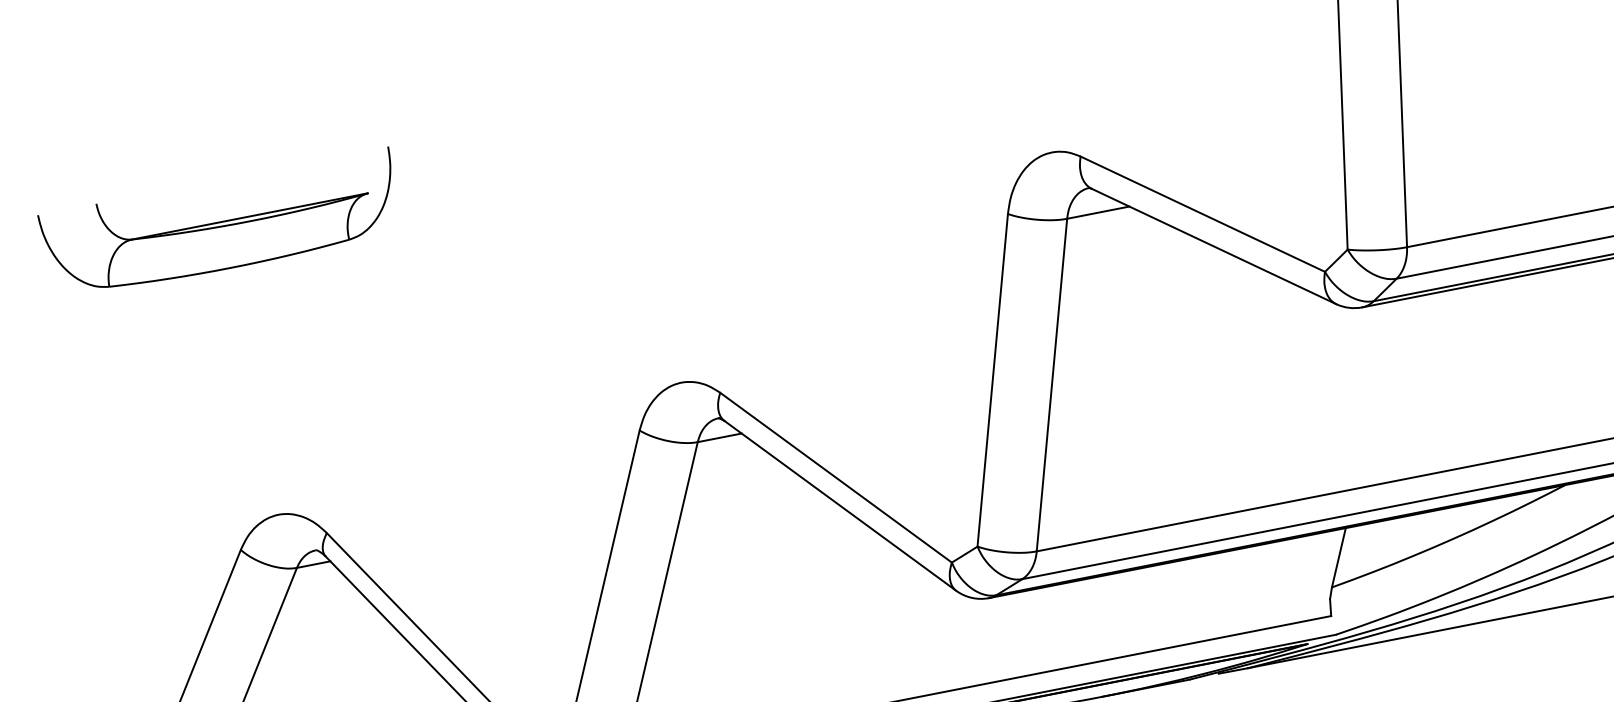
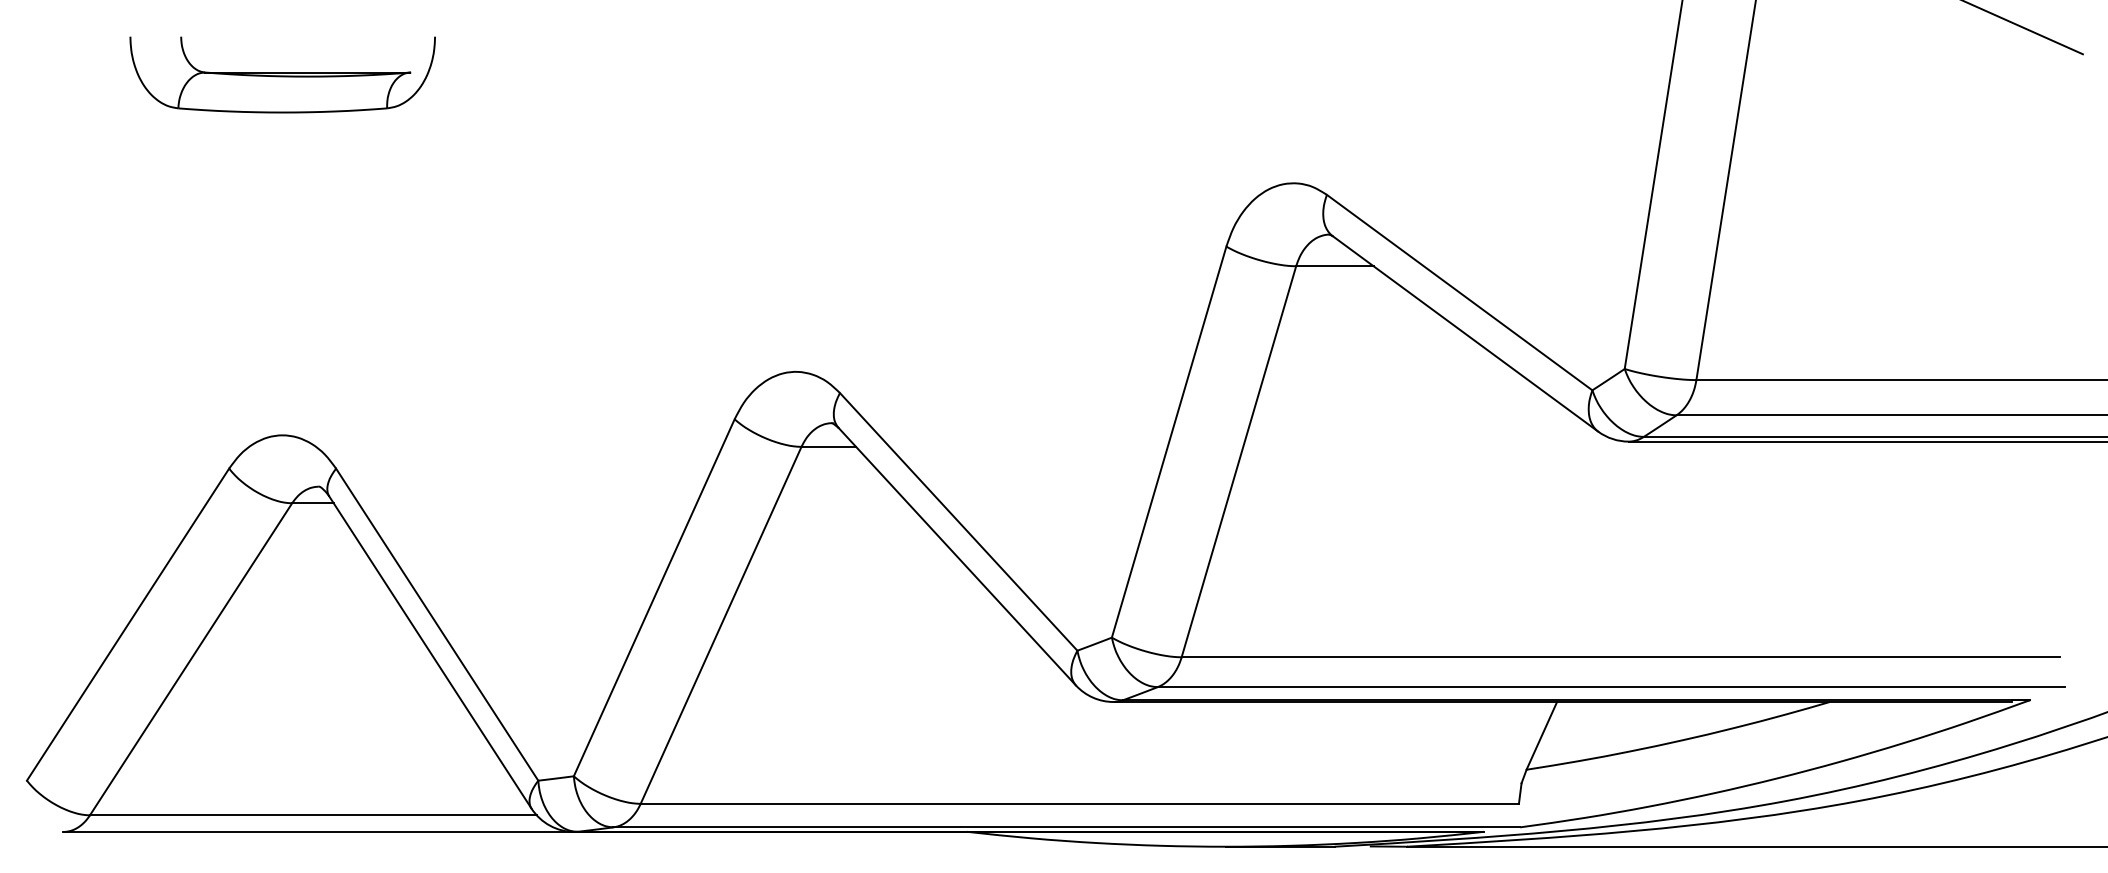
part: (221, 224) -> (282, 74), size x0.7

